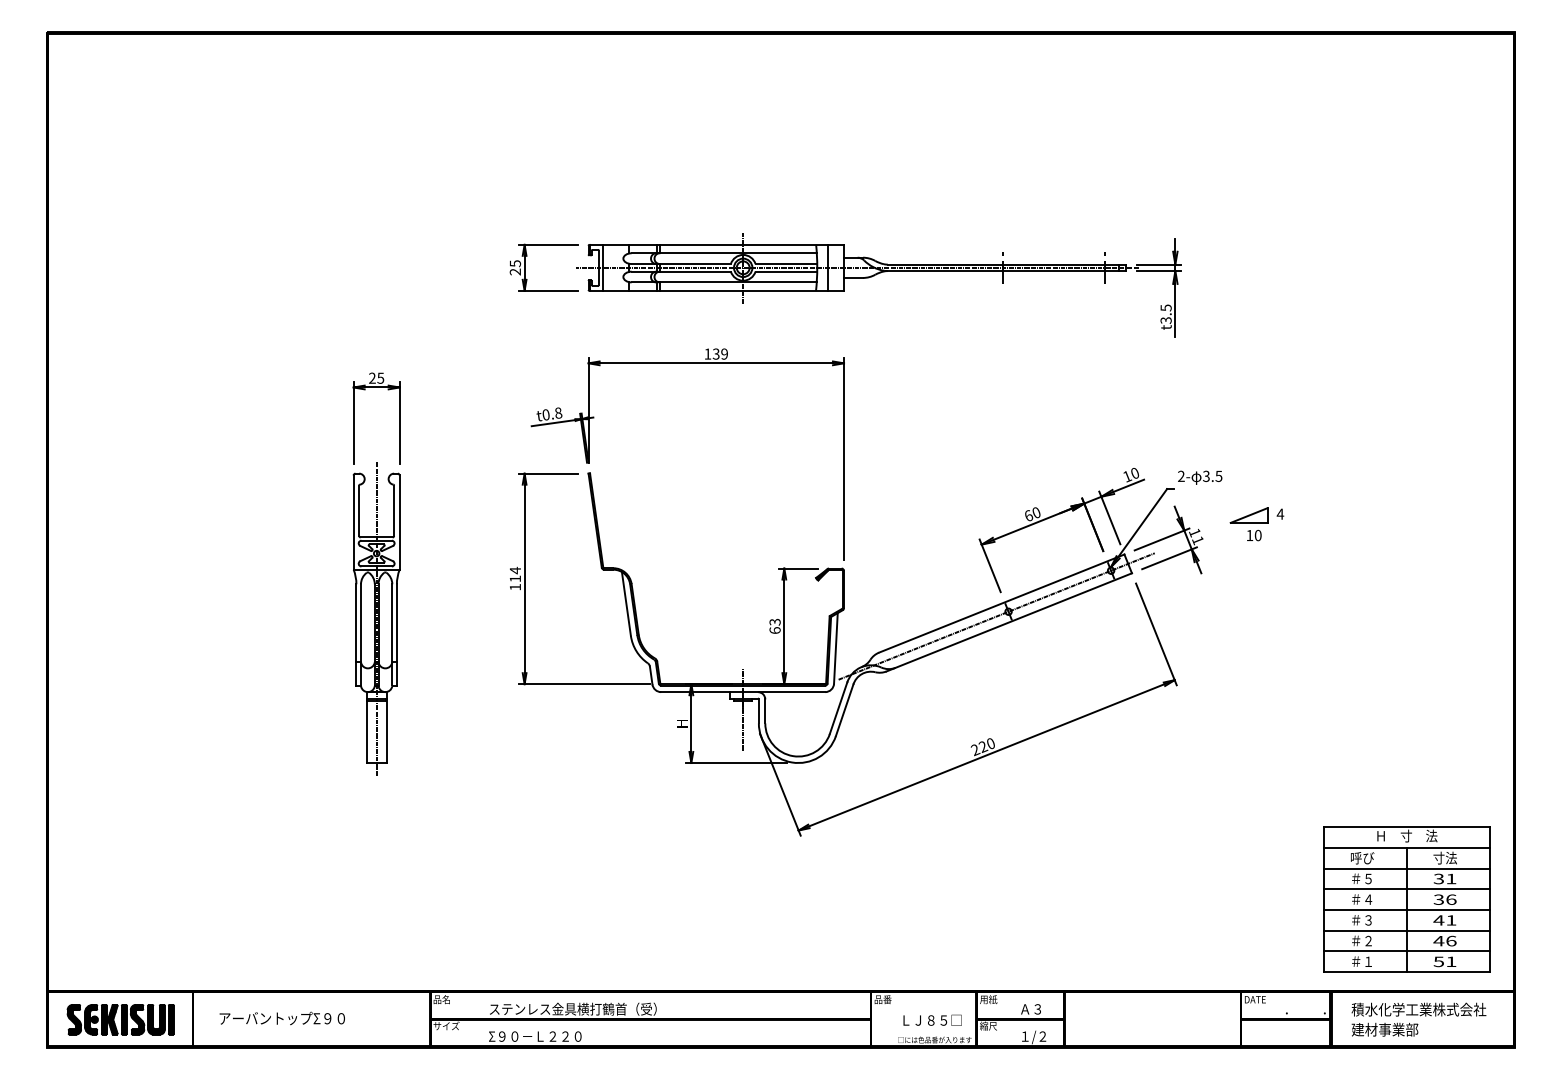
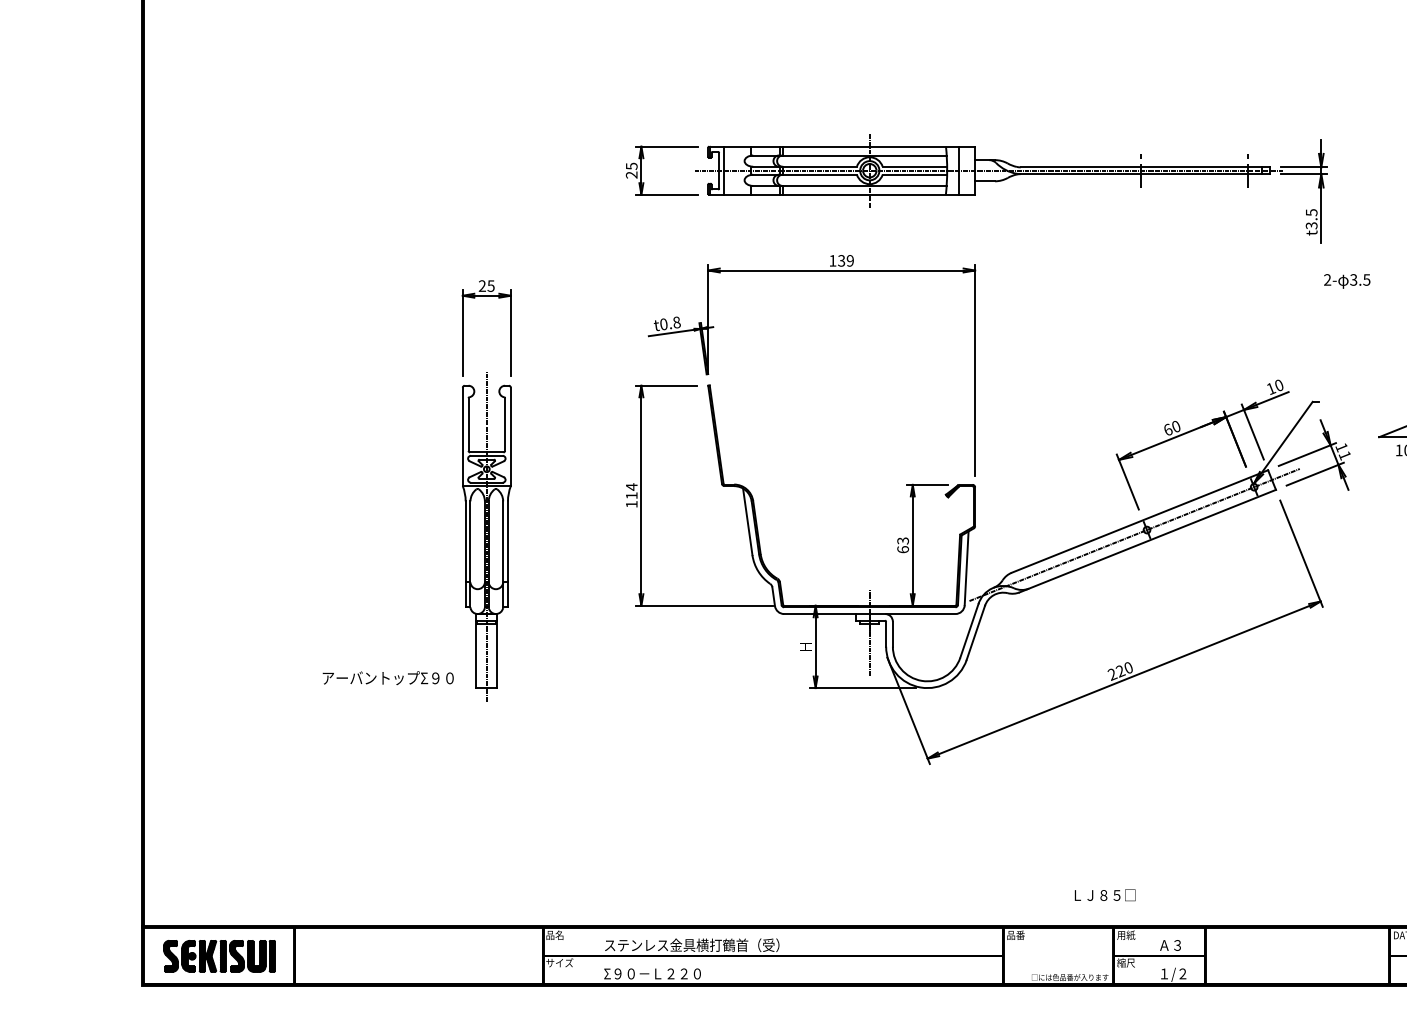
text: (1200, 477) -> (1347, 281), moved
text: (281, 1018) -> (387, 678), moved
text: (932, 1019) -> (1105, 894), moved

